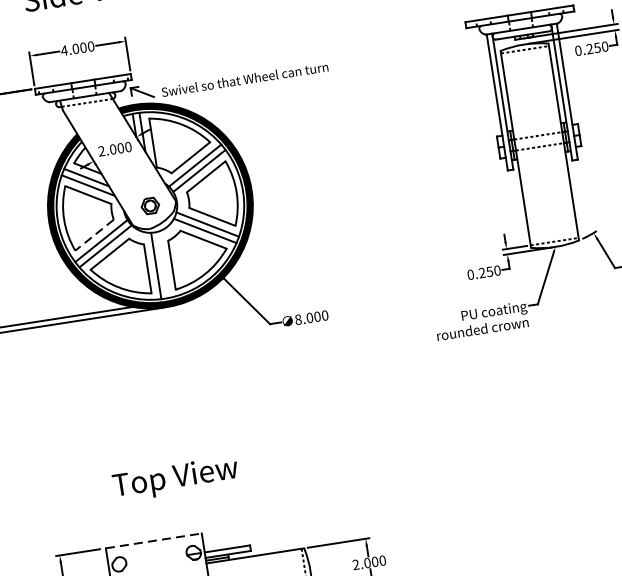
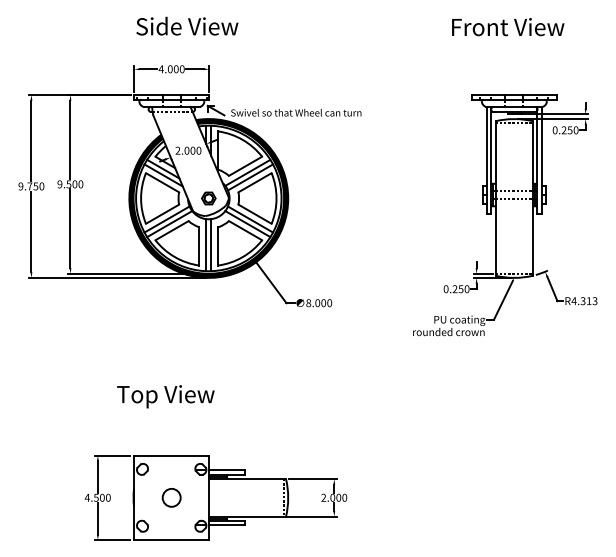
line: (94, 235) -> (162, 214), dashed -> solid
line: (163, 265) -> (211, 245), added
text: (175, 478) -> (165, 396), moved
line: (153, 540) -> (171, 455), dashed -> solid

